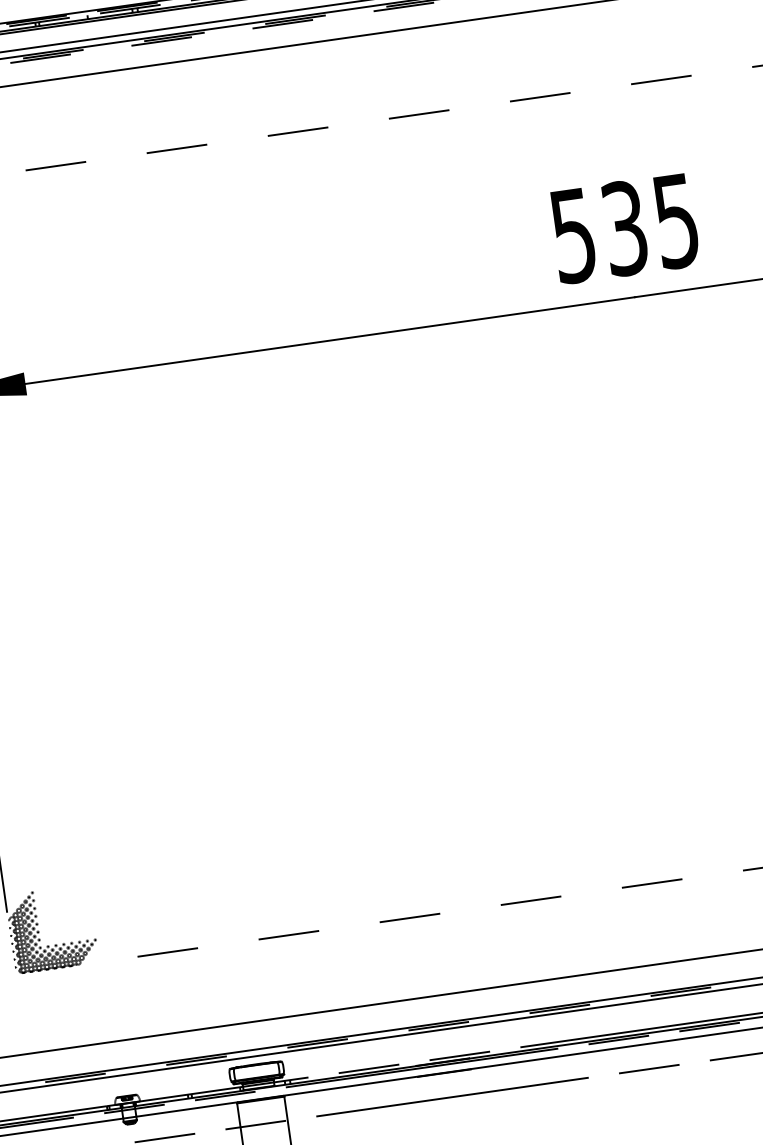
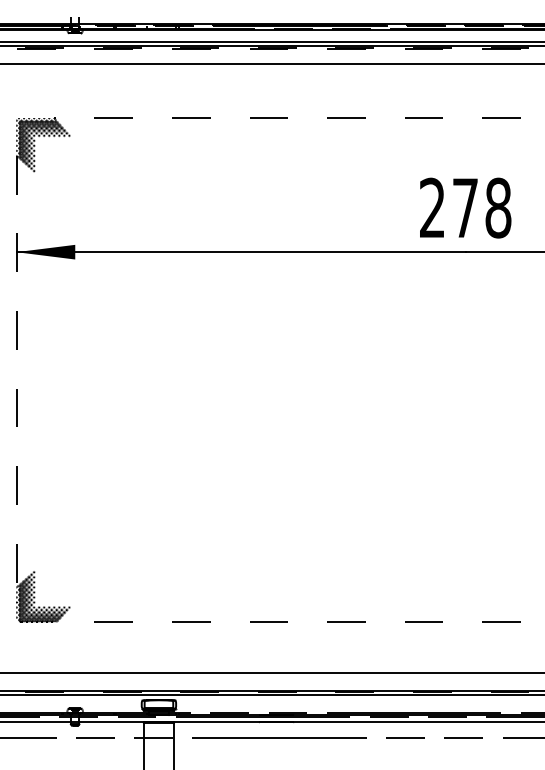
text: (624, 227) -> (465, 207), 535 -> 278

